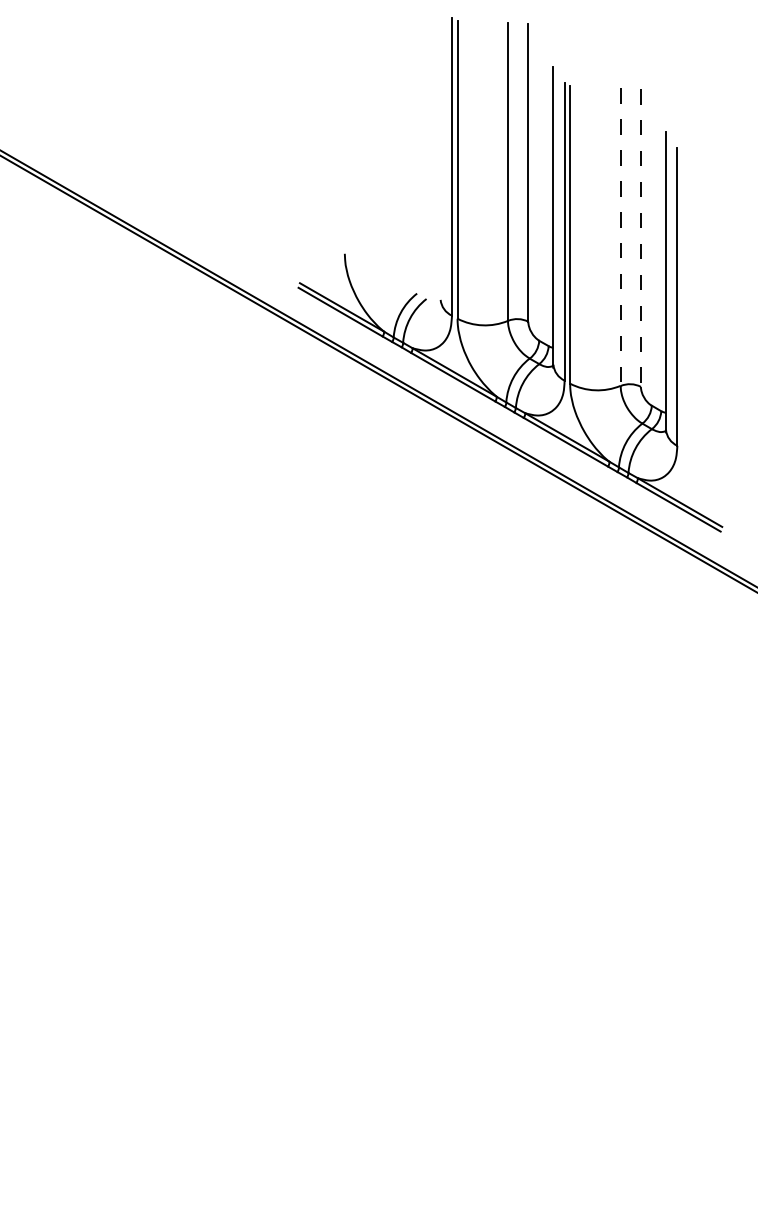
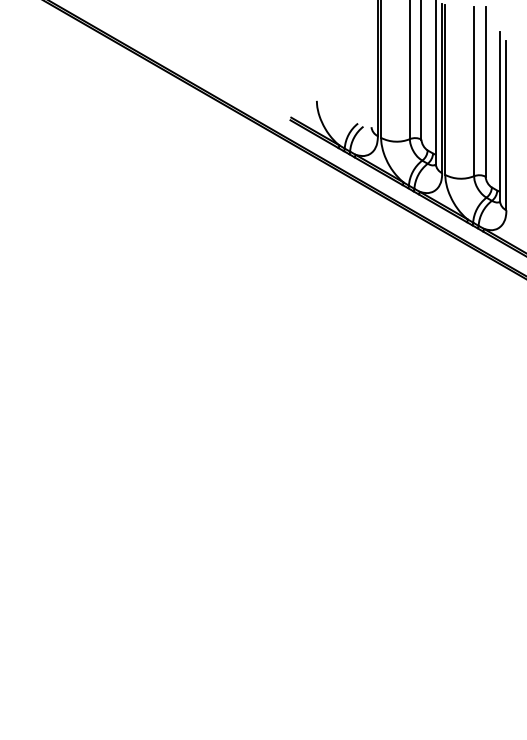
line: (621, 237) -> (474, 91), dashed -> solid
line: (640, 237) -> (485, 91), dashed -> solid

